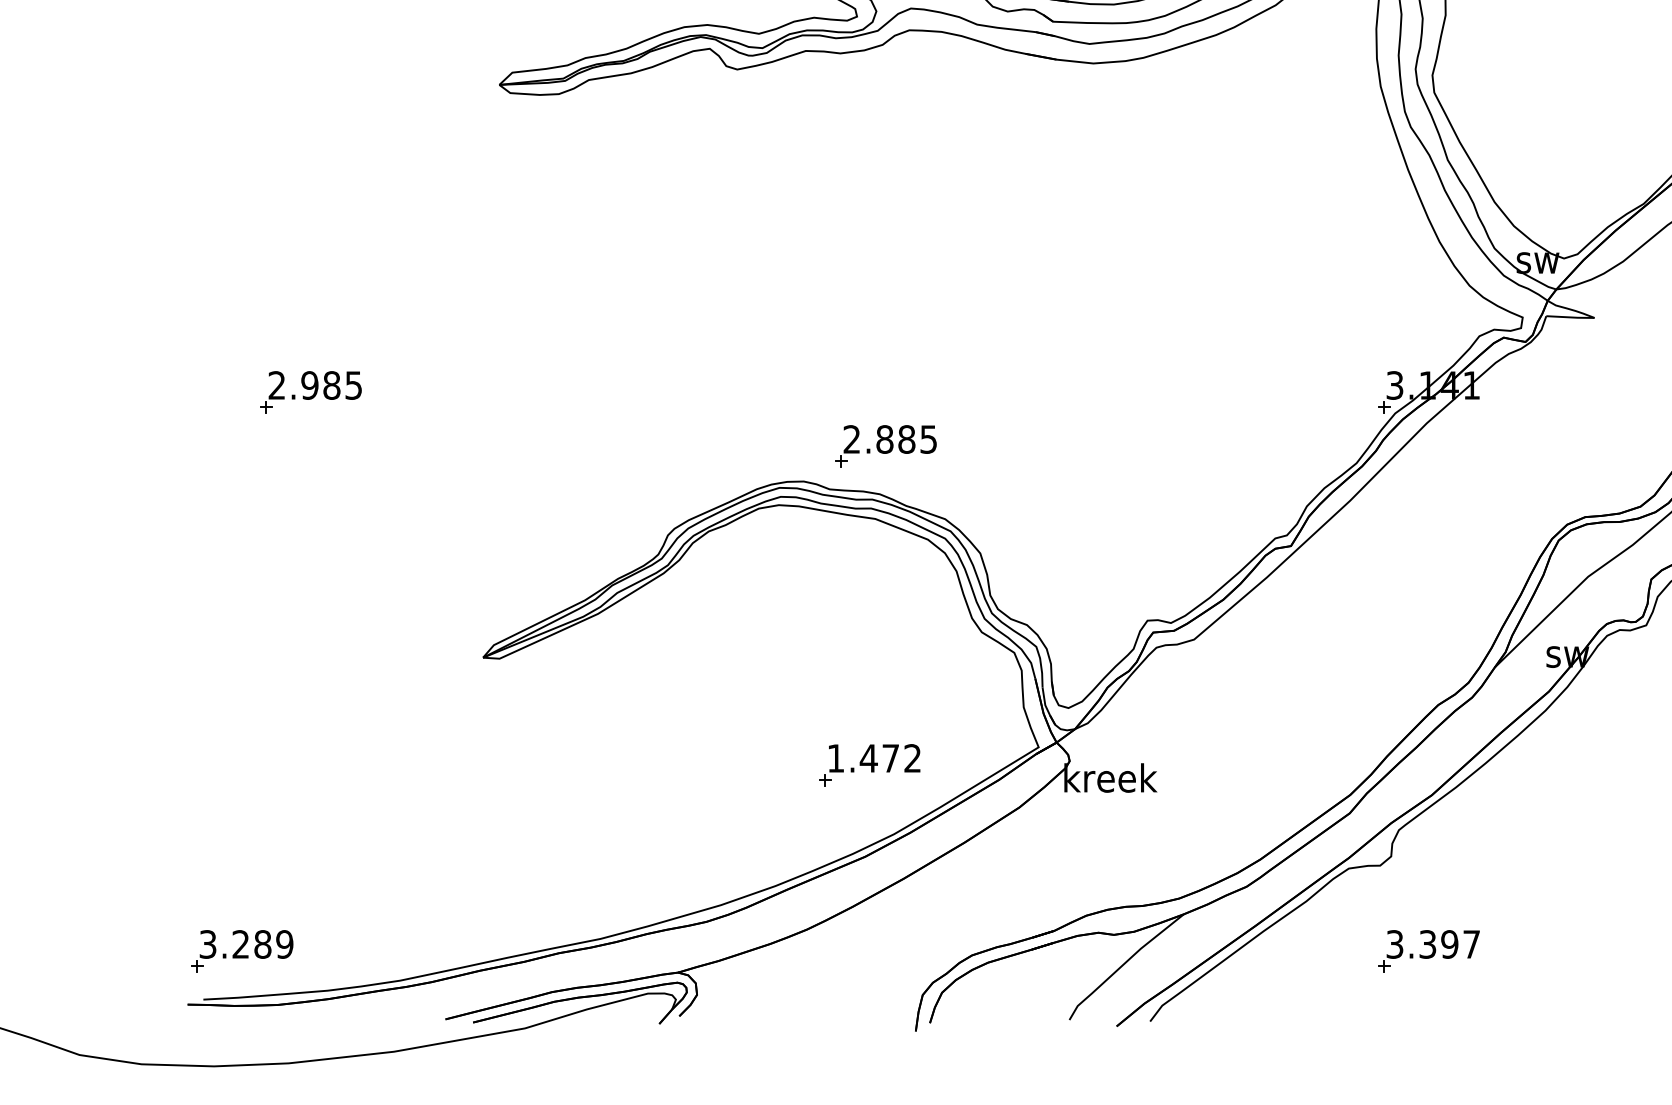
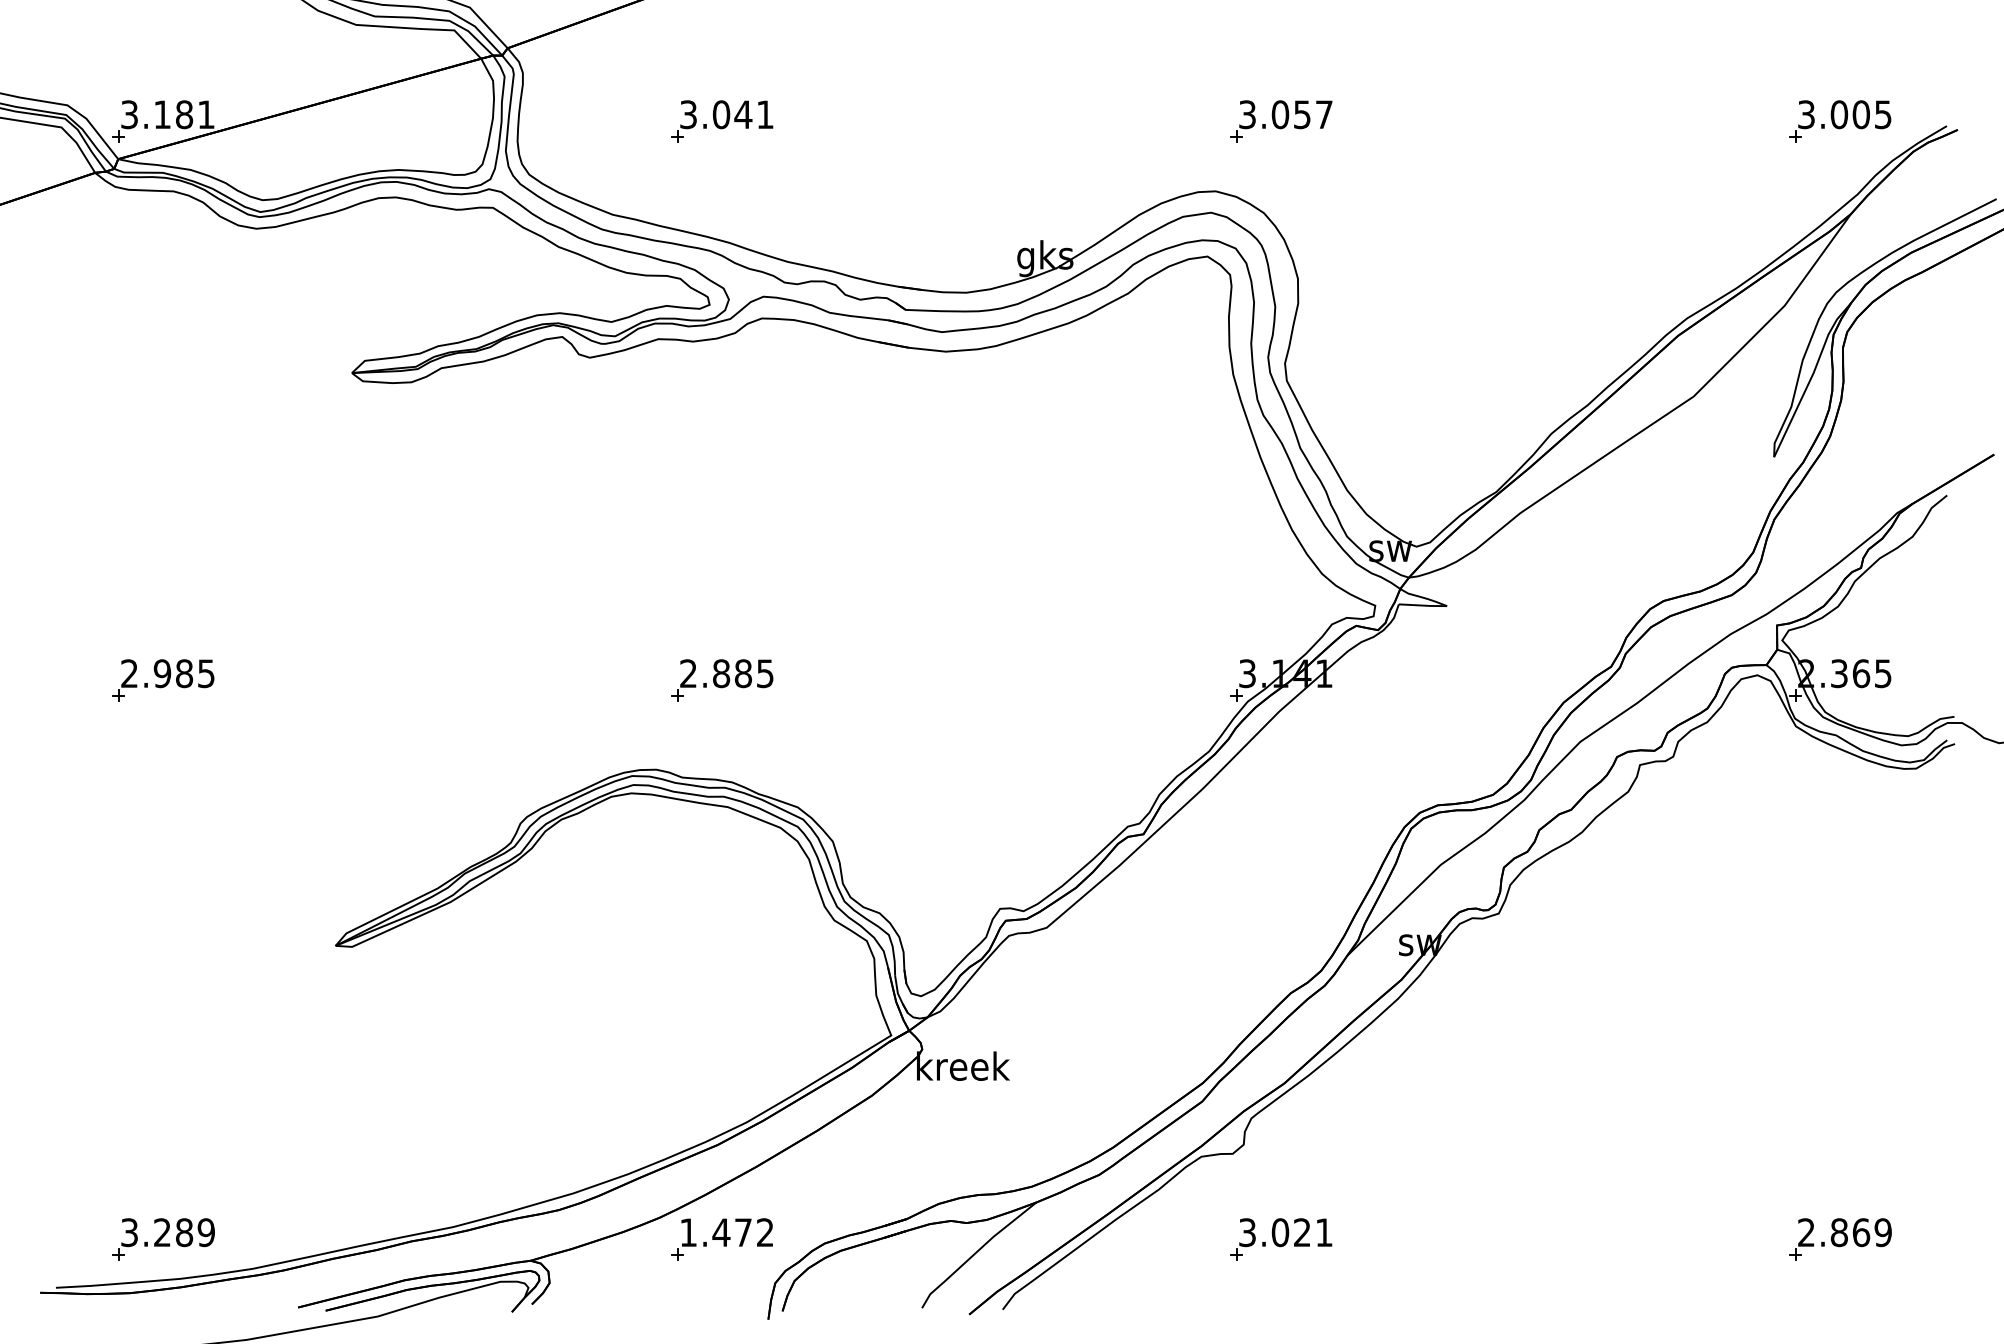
part: (885, 446) -> (722, 680), moved
part: (868, 765) -> (721, 1239), moved
text: (1448, 944) -> (1301, 1232), 3.397 -> 3.021
part: (241, 951) -> (163, 1239), moved

